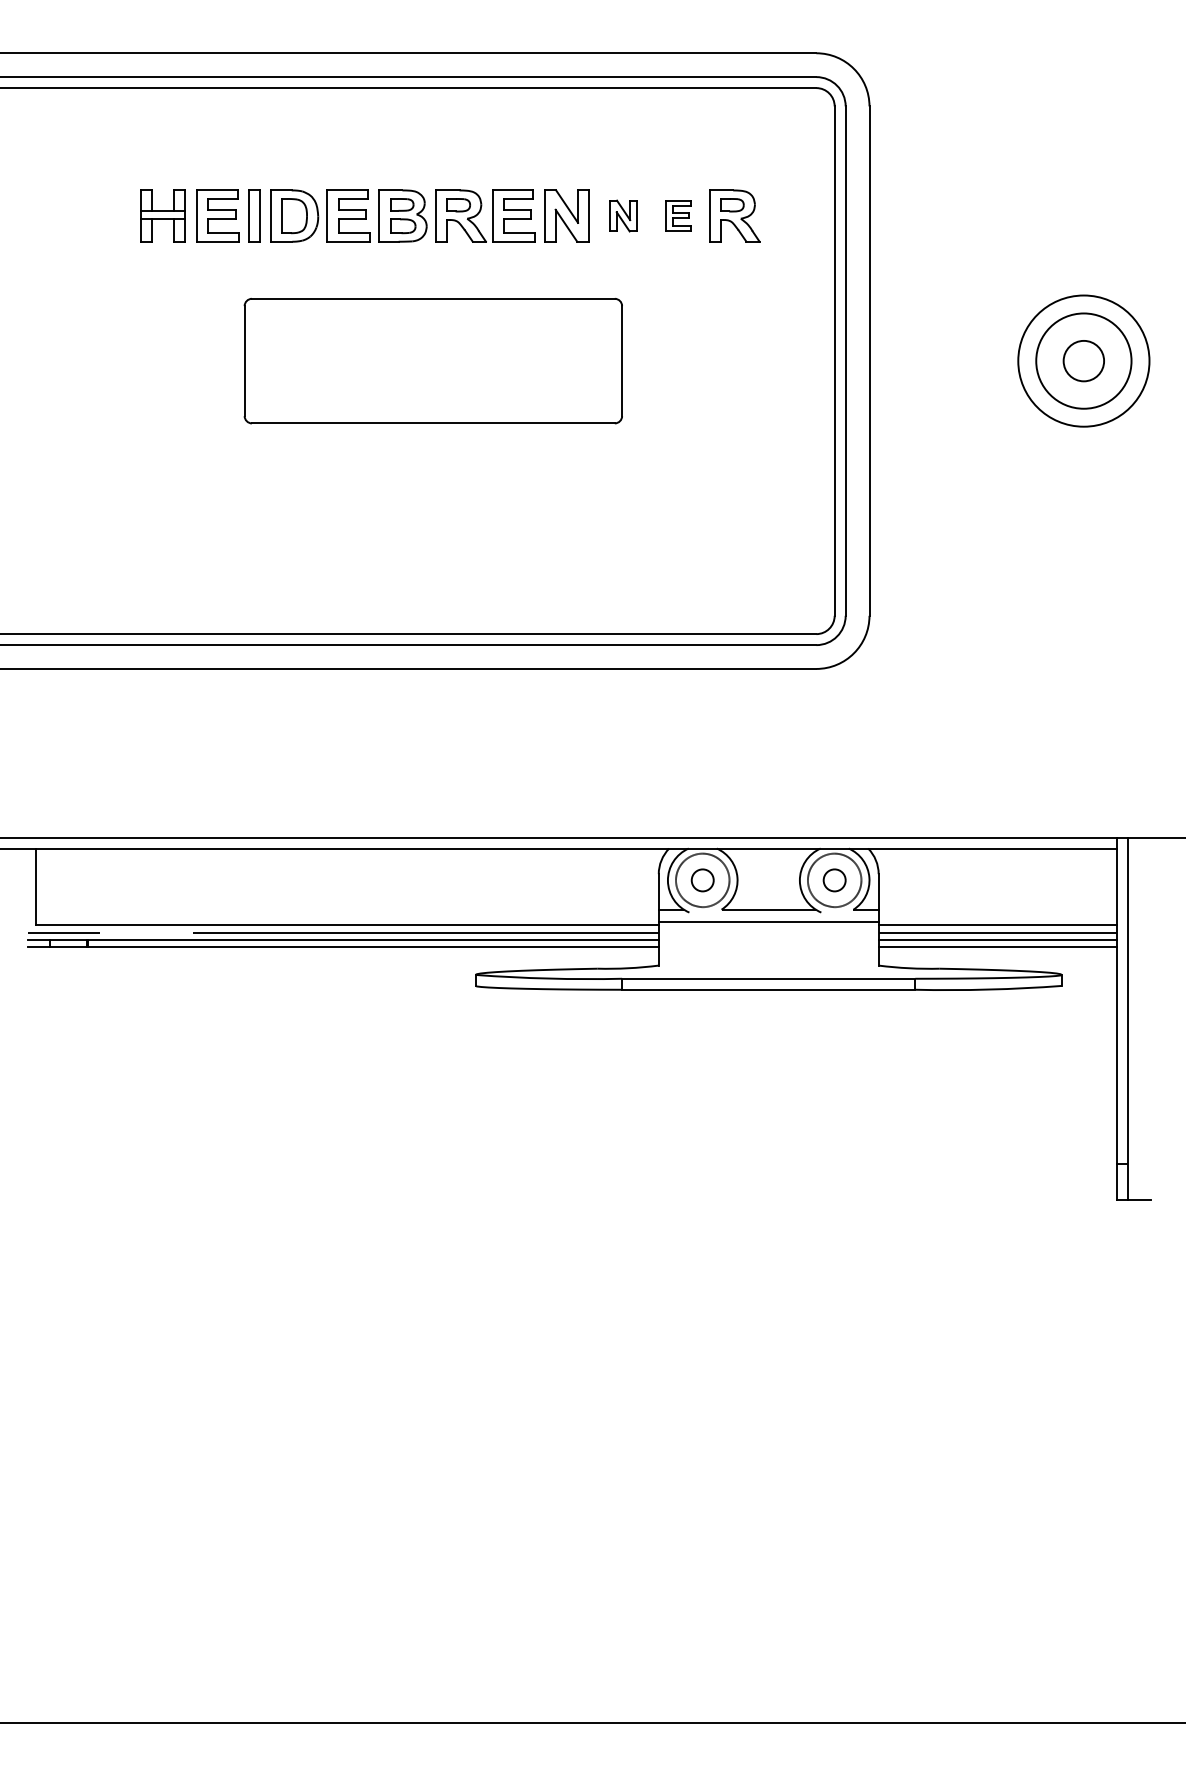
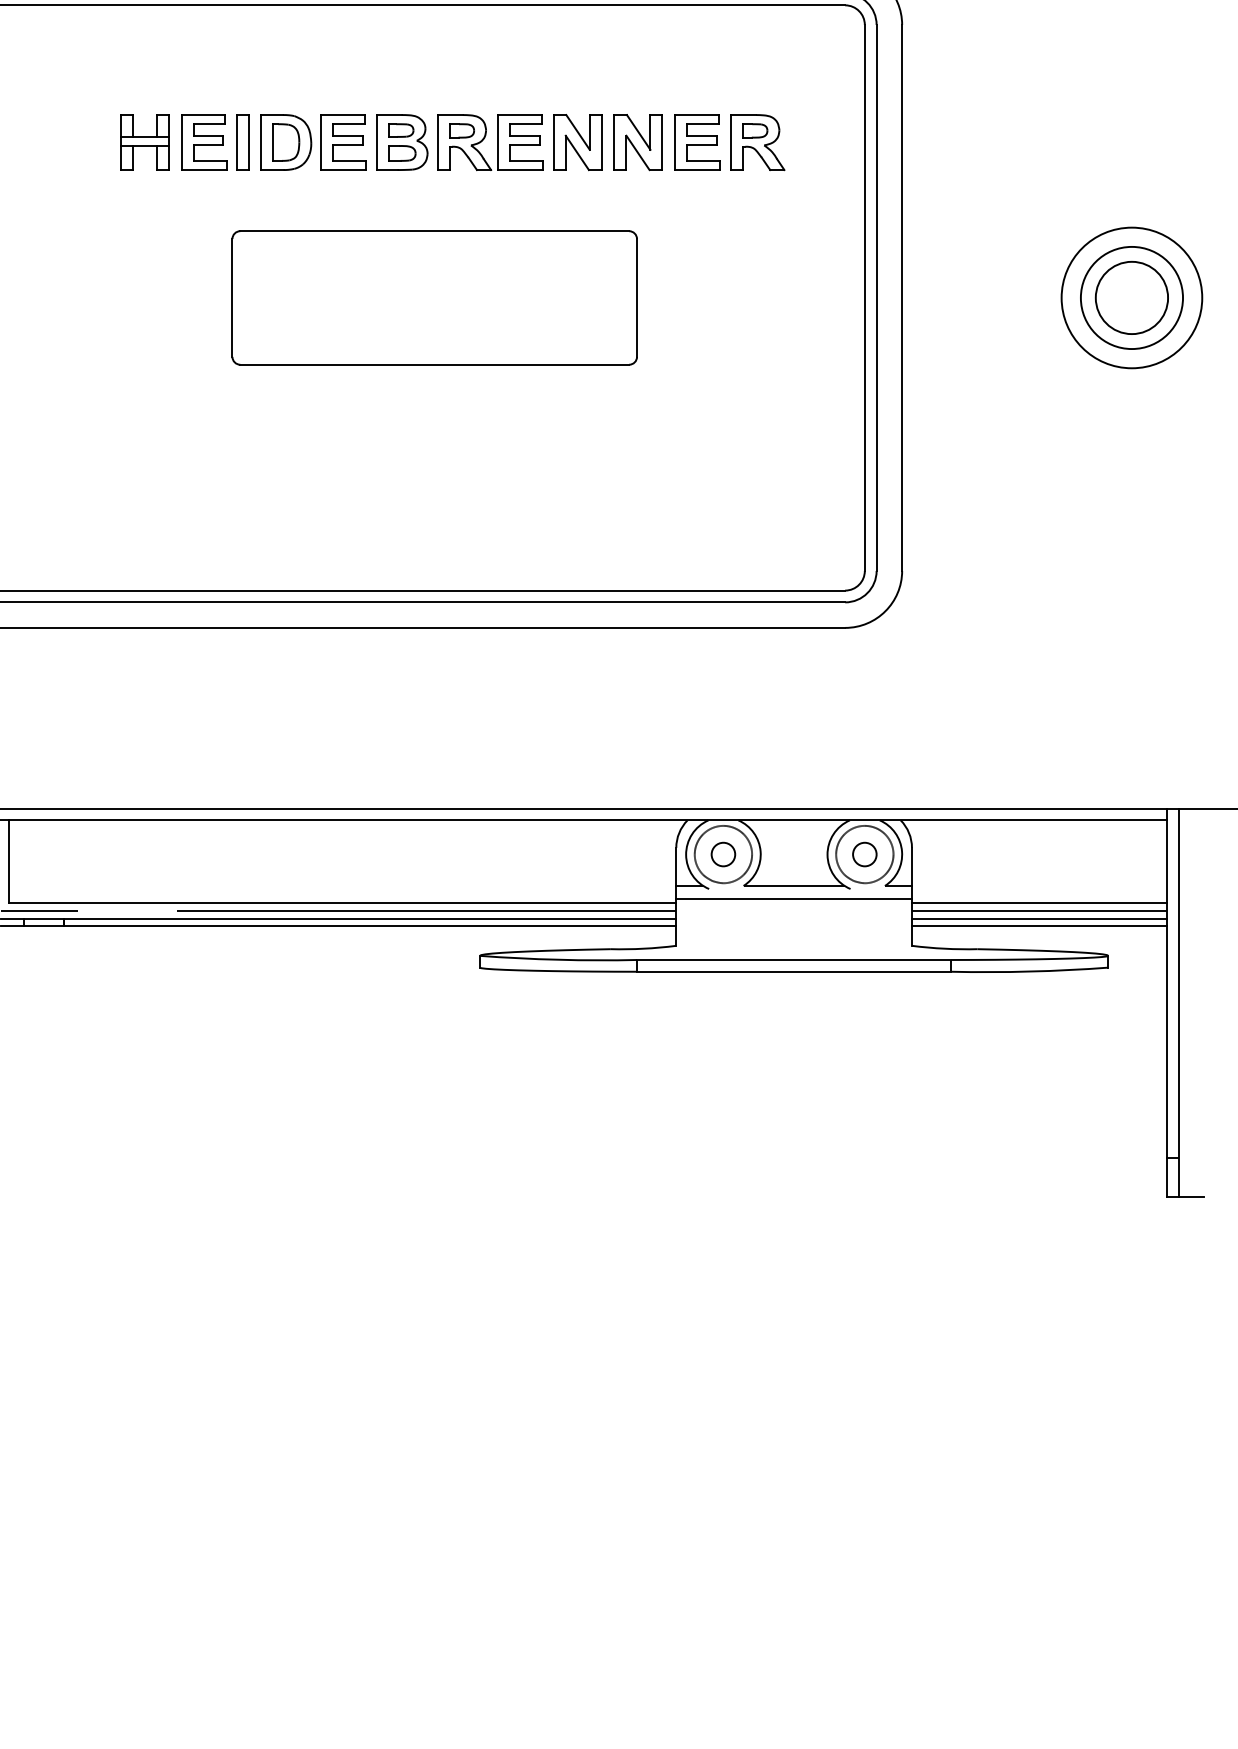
part: (623, 215) -> (638, 141), size x1.67
part: (678, 215) -> (697, 141), size x1.67
circle: (1083, 360) -> (1131, 297), size x1.67

